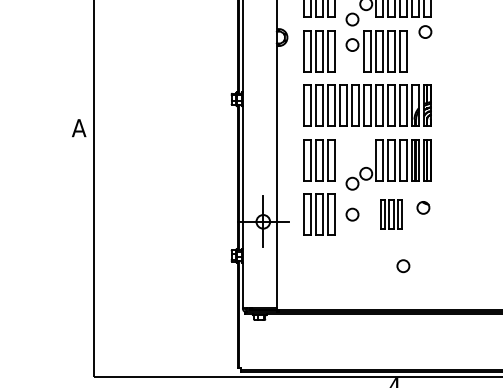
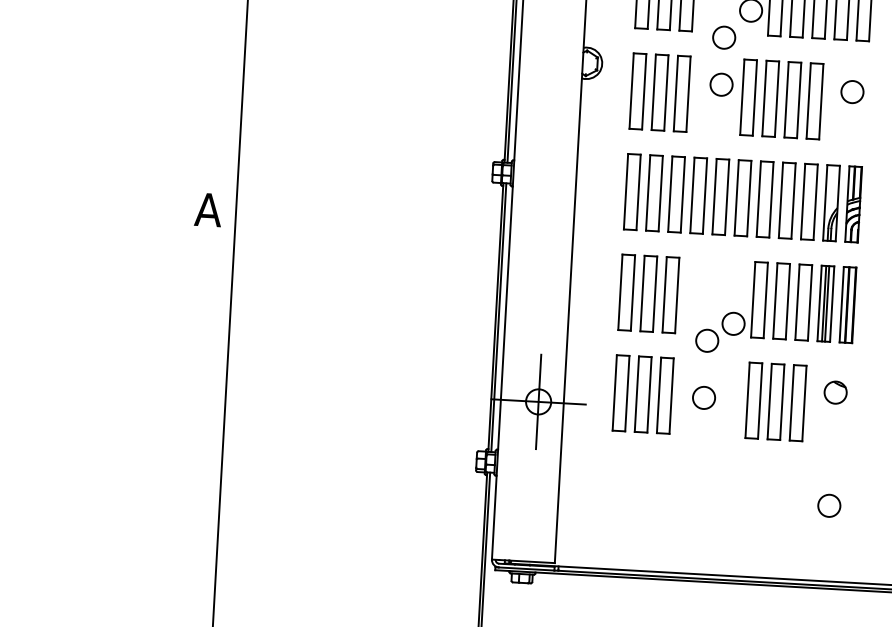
circle: (425, 31) -> (852, 91), moved
part: (391, 214) -> (776, 401), size x1.43
circle: (403, 266) -> (829, 506), moved

